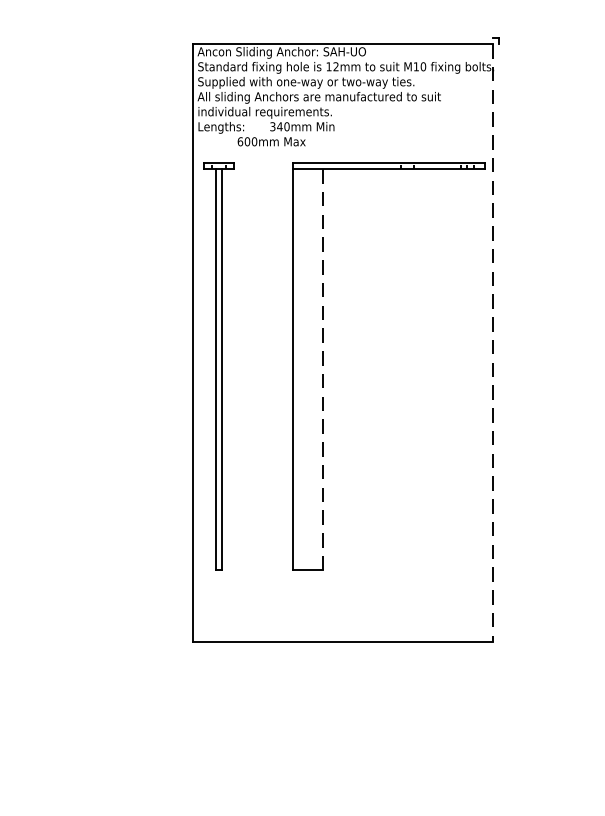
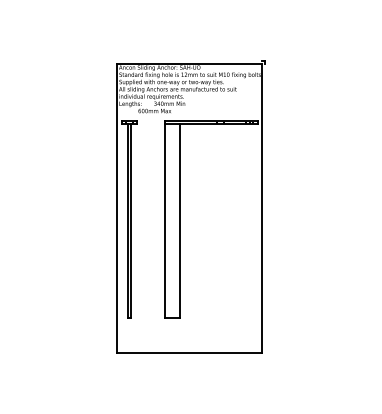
line: (494, 343) -> (262, 208), dashed -> solid
line: (322, 368) -> (179, 220), dashed -> solid

